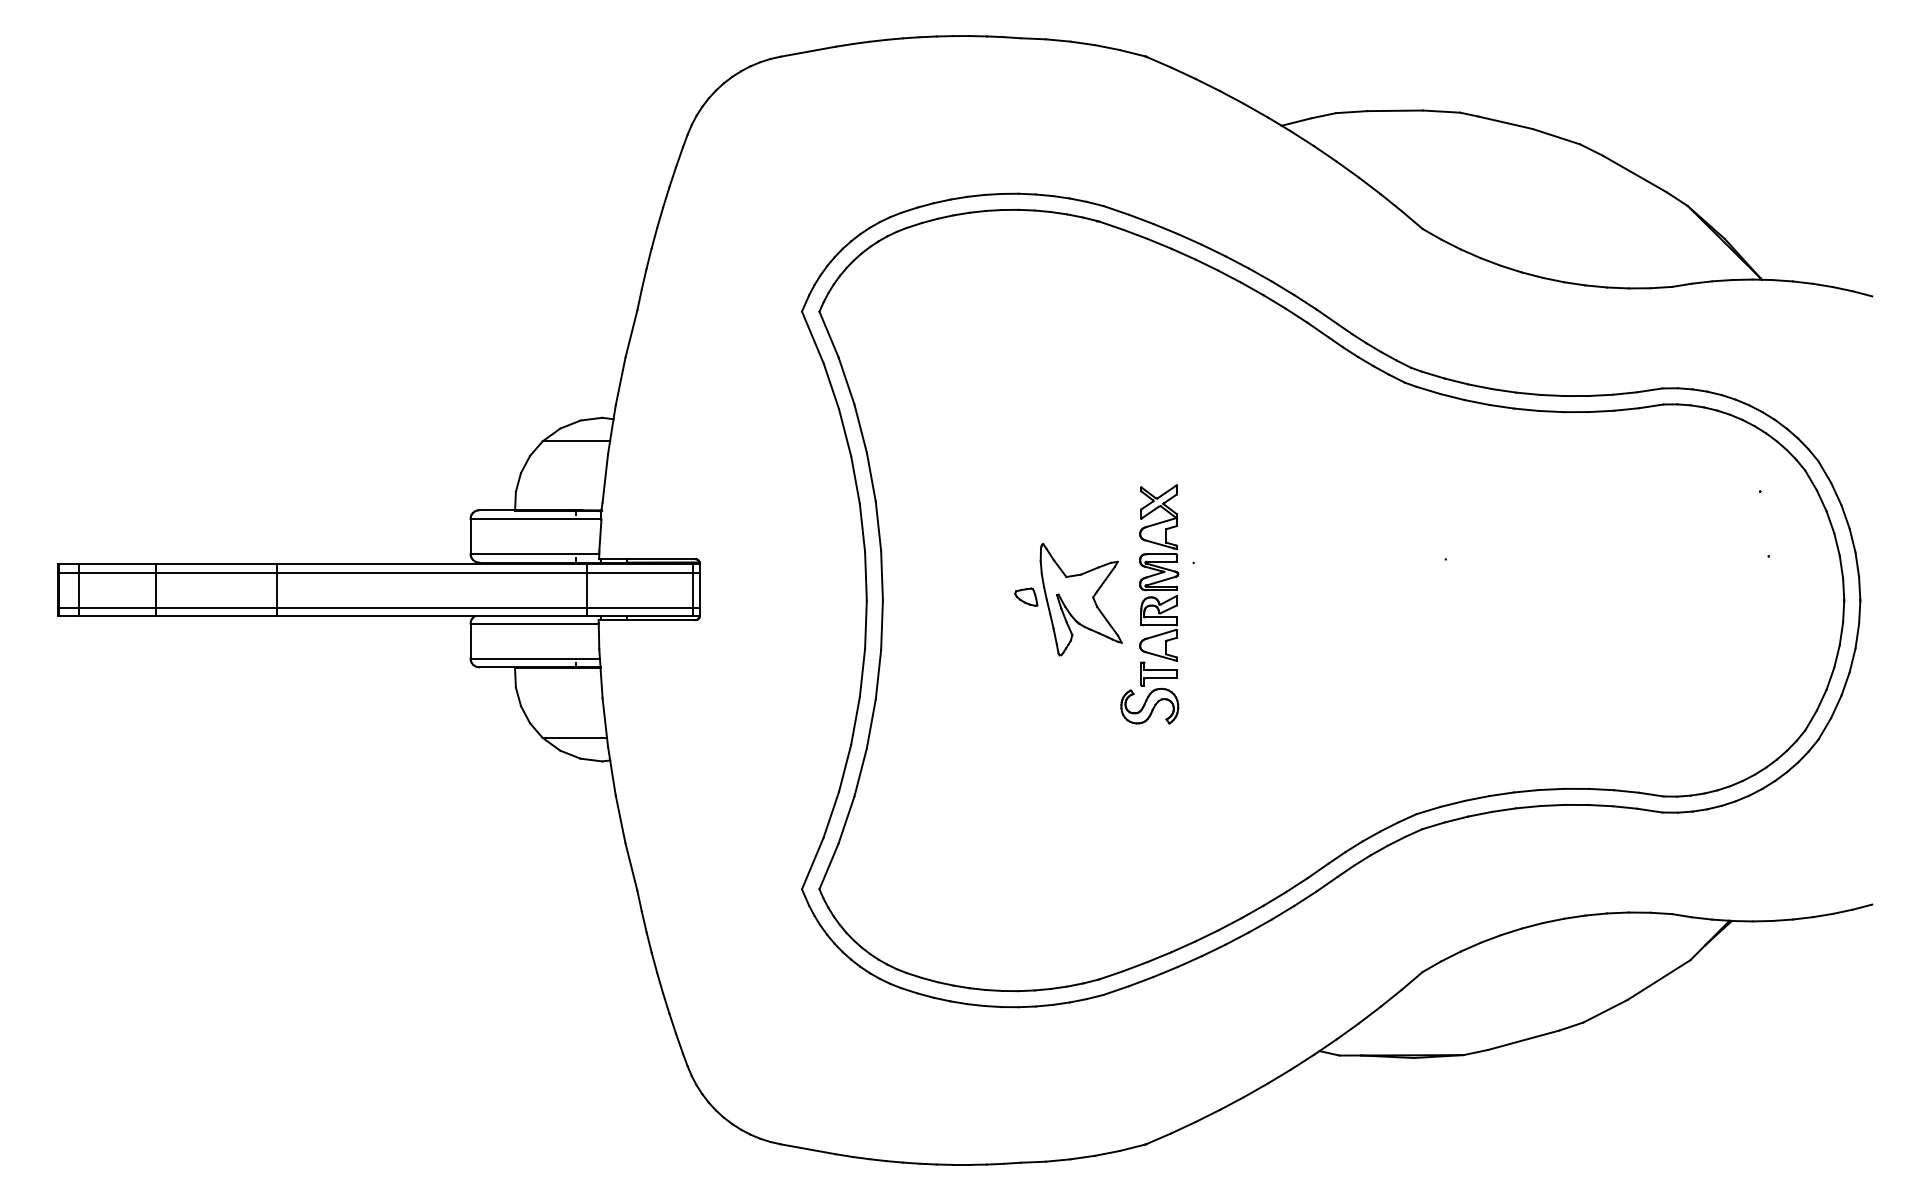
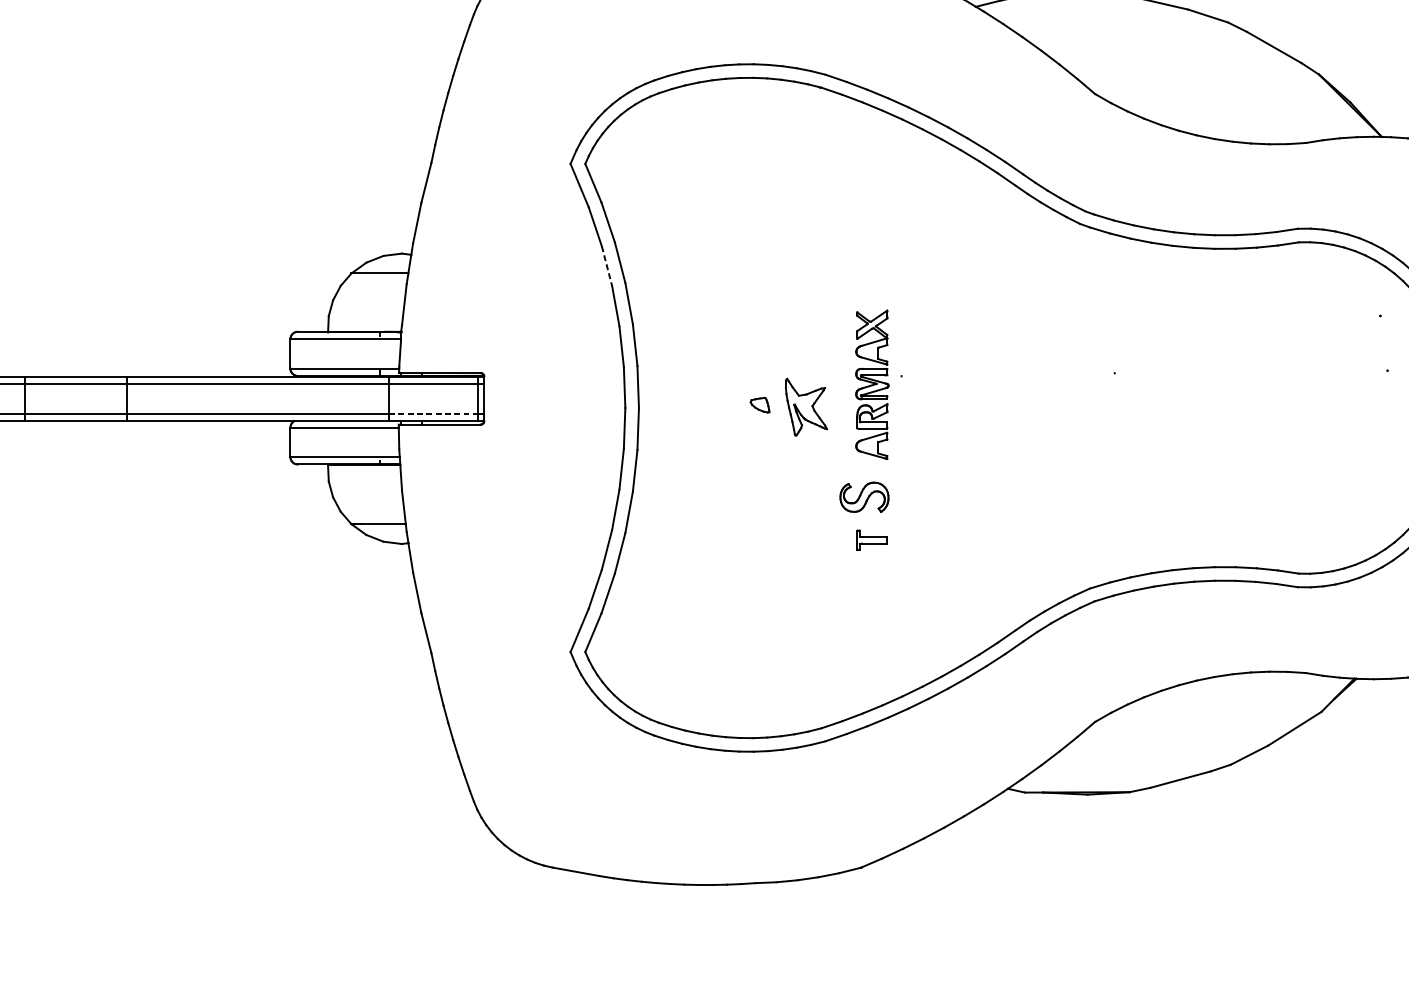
line: (845, 433) -> (607, 266), solid -> dashed
part: (1080, 599) -> (805, 407), size x0.6
line: (640, 607) -> (434, 413), solid -> dashed
part: (1158, 673) -> (871, 539), moved

